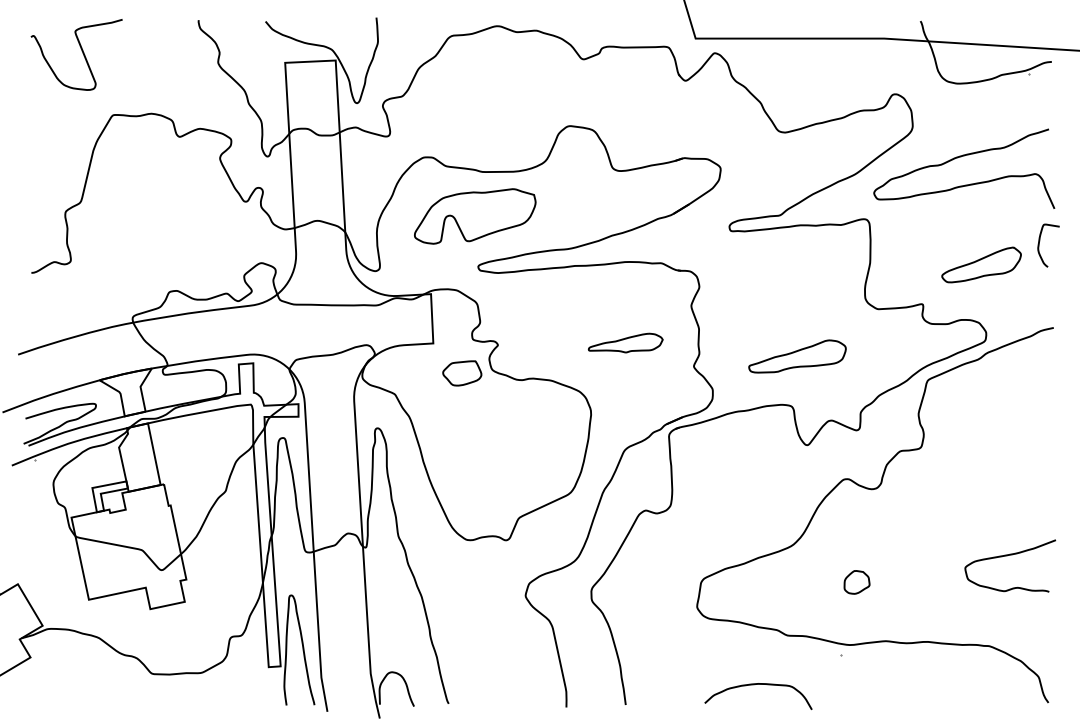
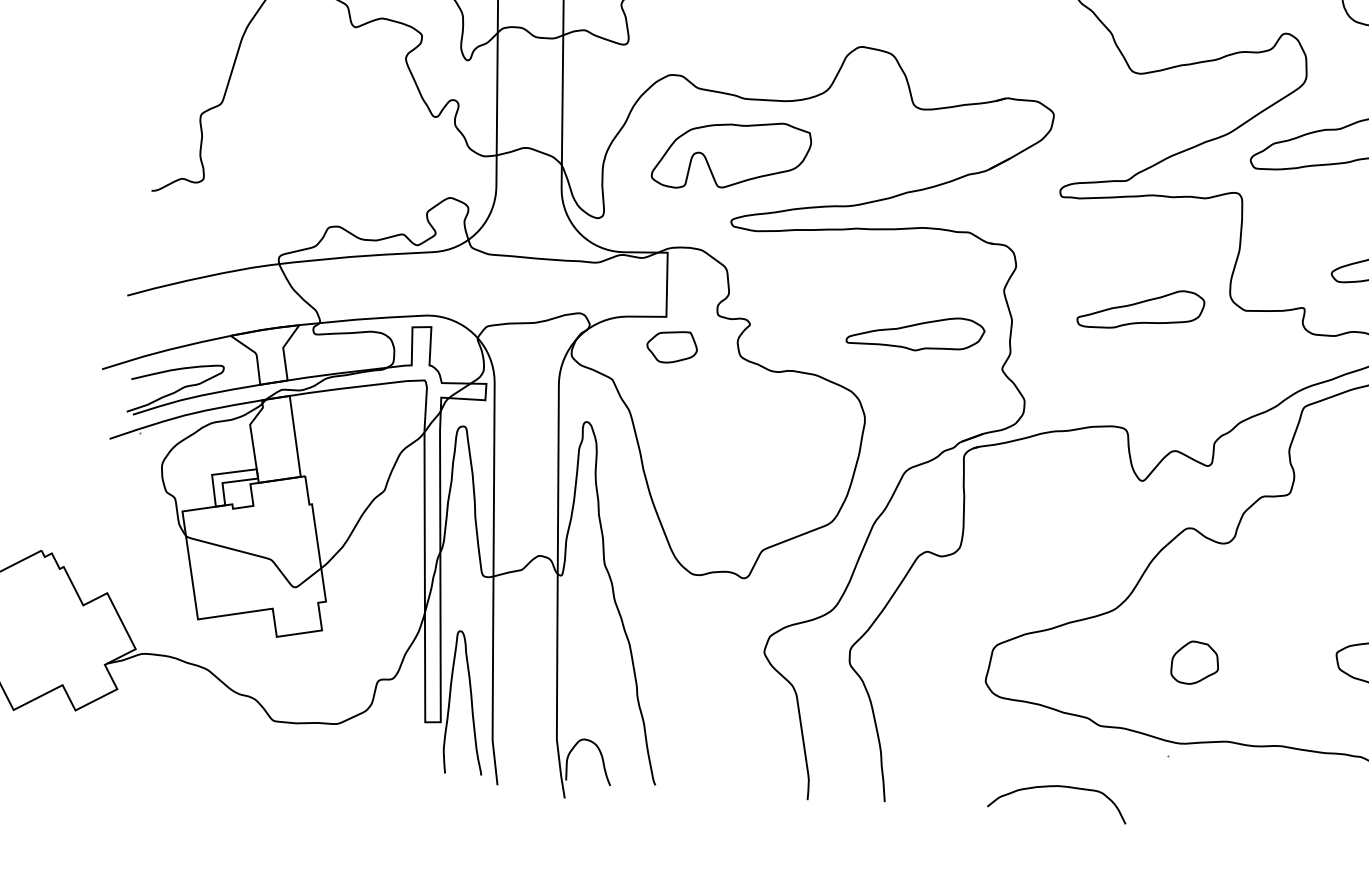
part: (625, 342) -> (915, 332), size x1.43
part: (797, 356) -> (1141, 309), moved
part: (462, 373) -> (672, 347), moved
part: (856, 582) -> (1194, 663), size x1.43

